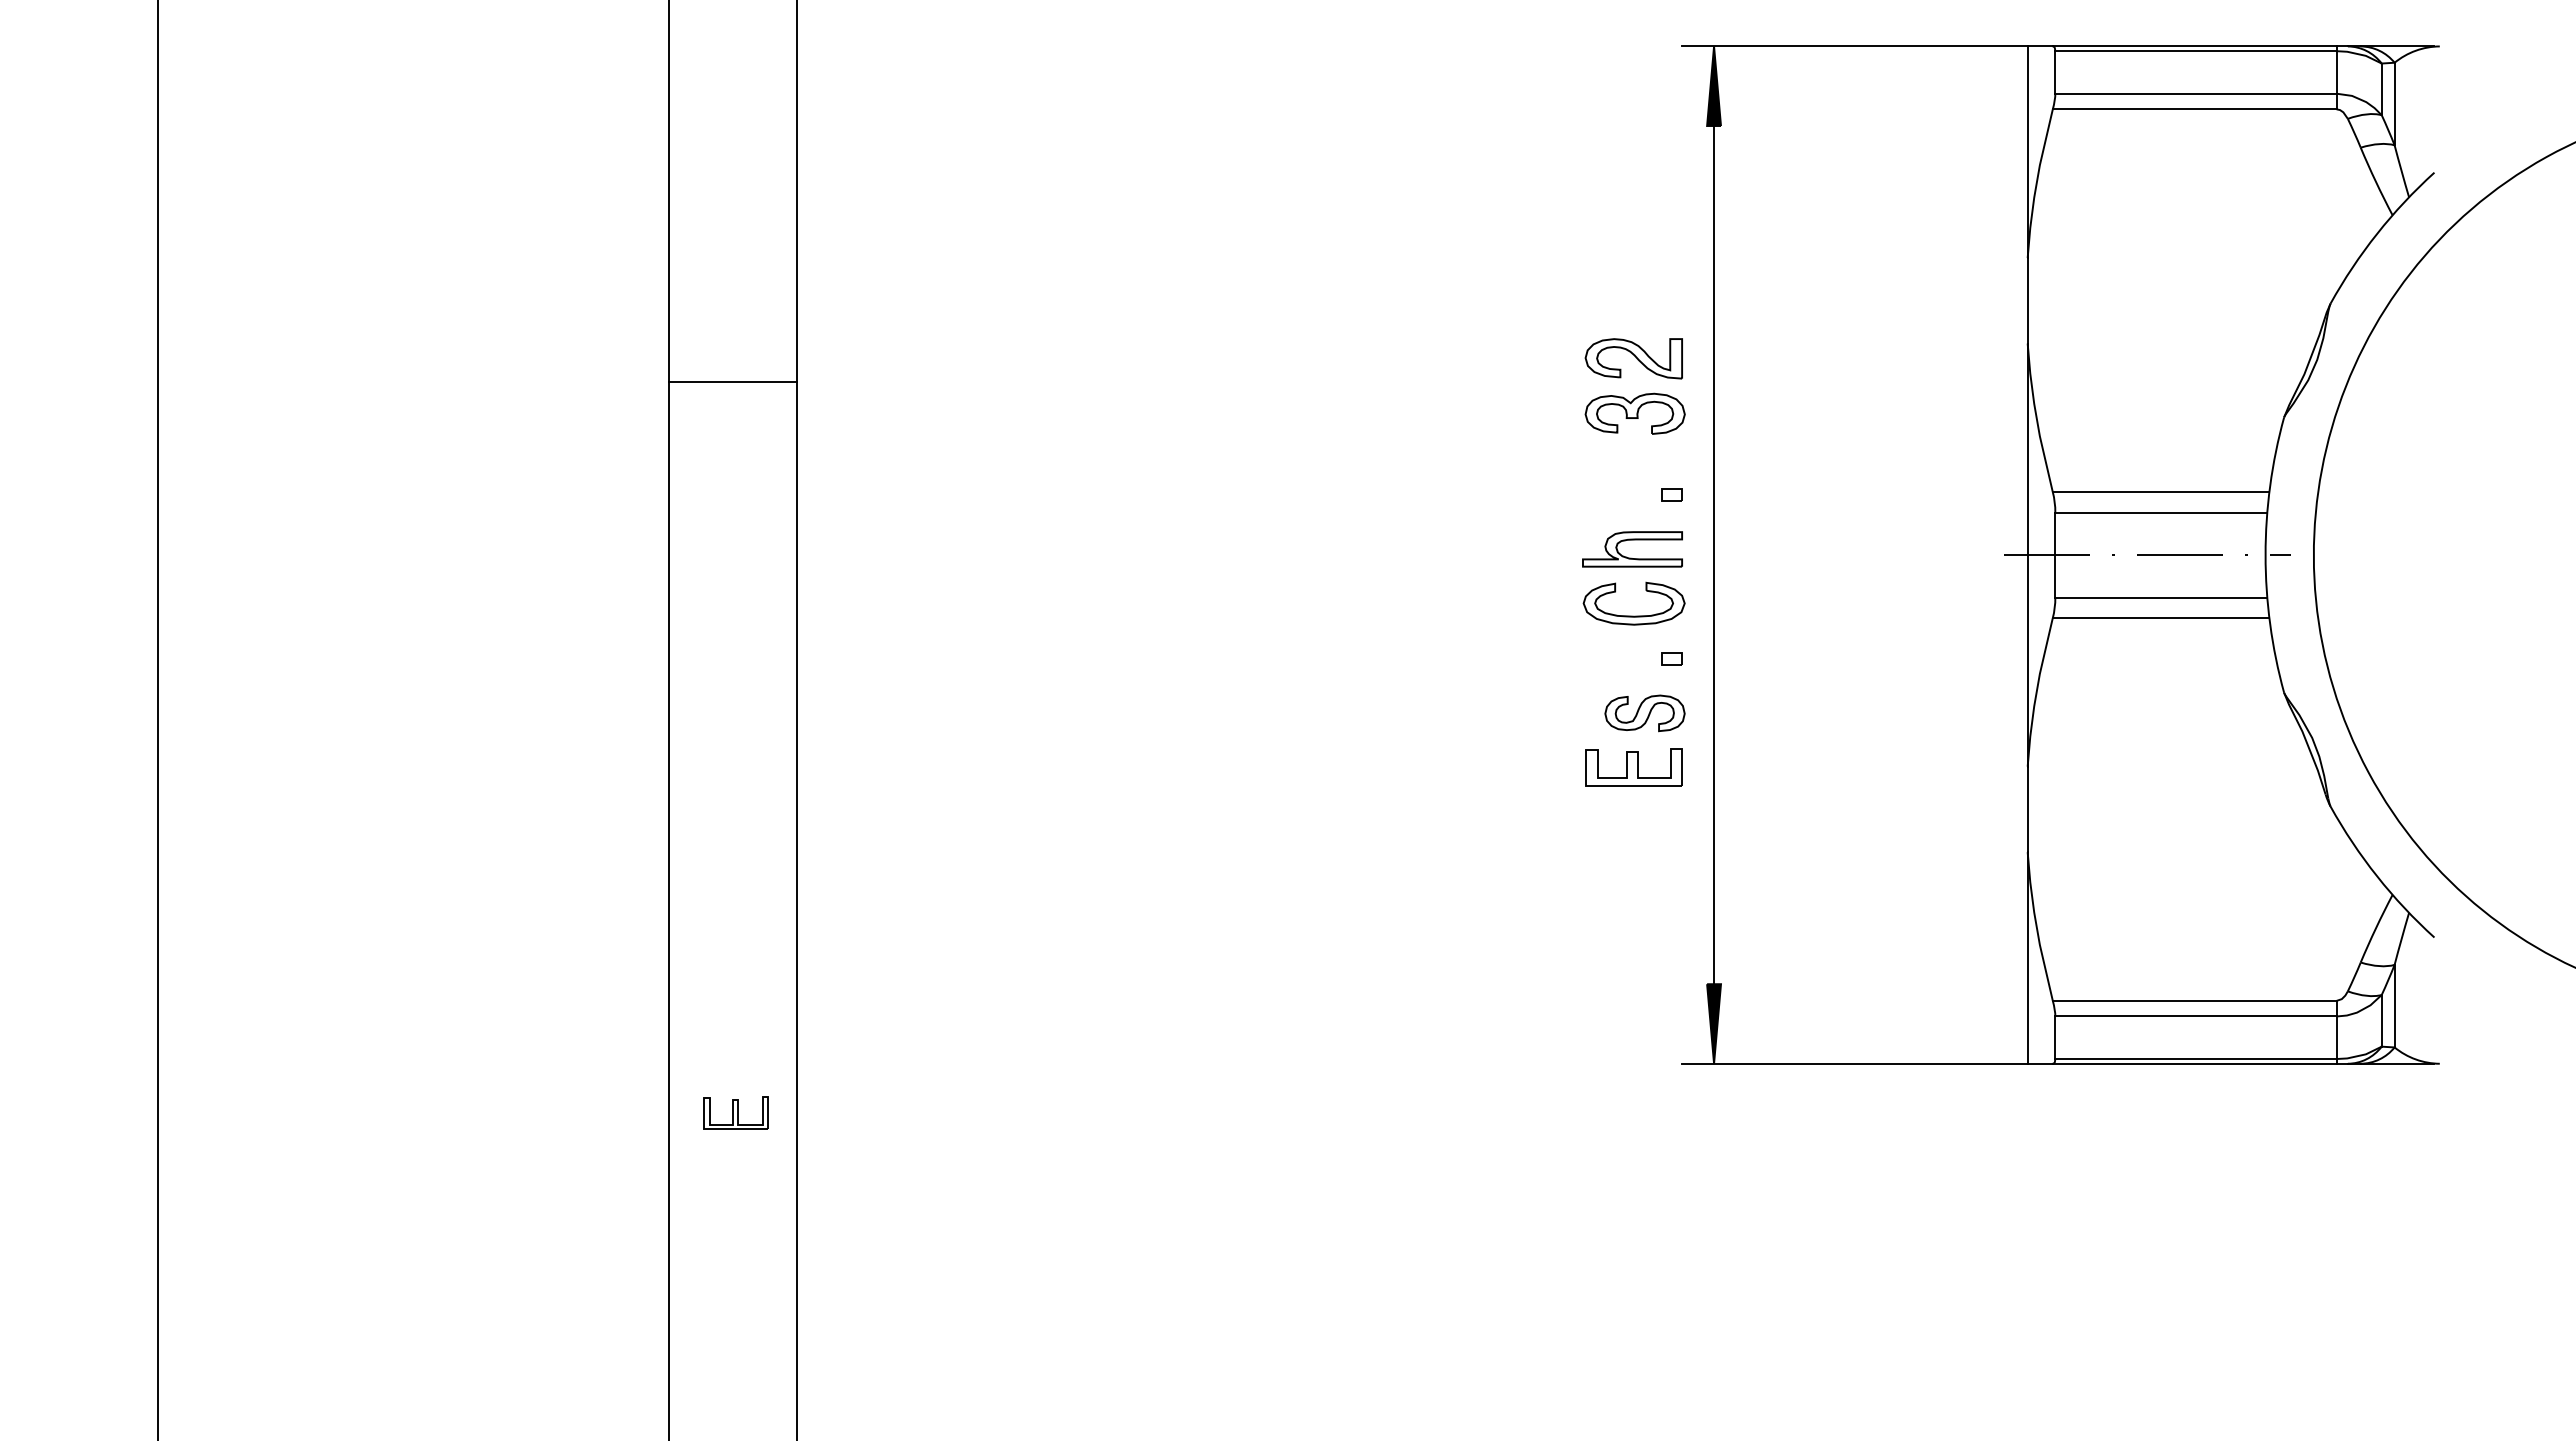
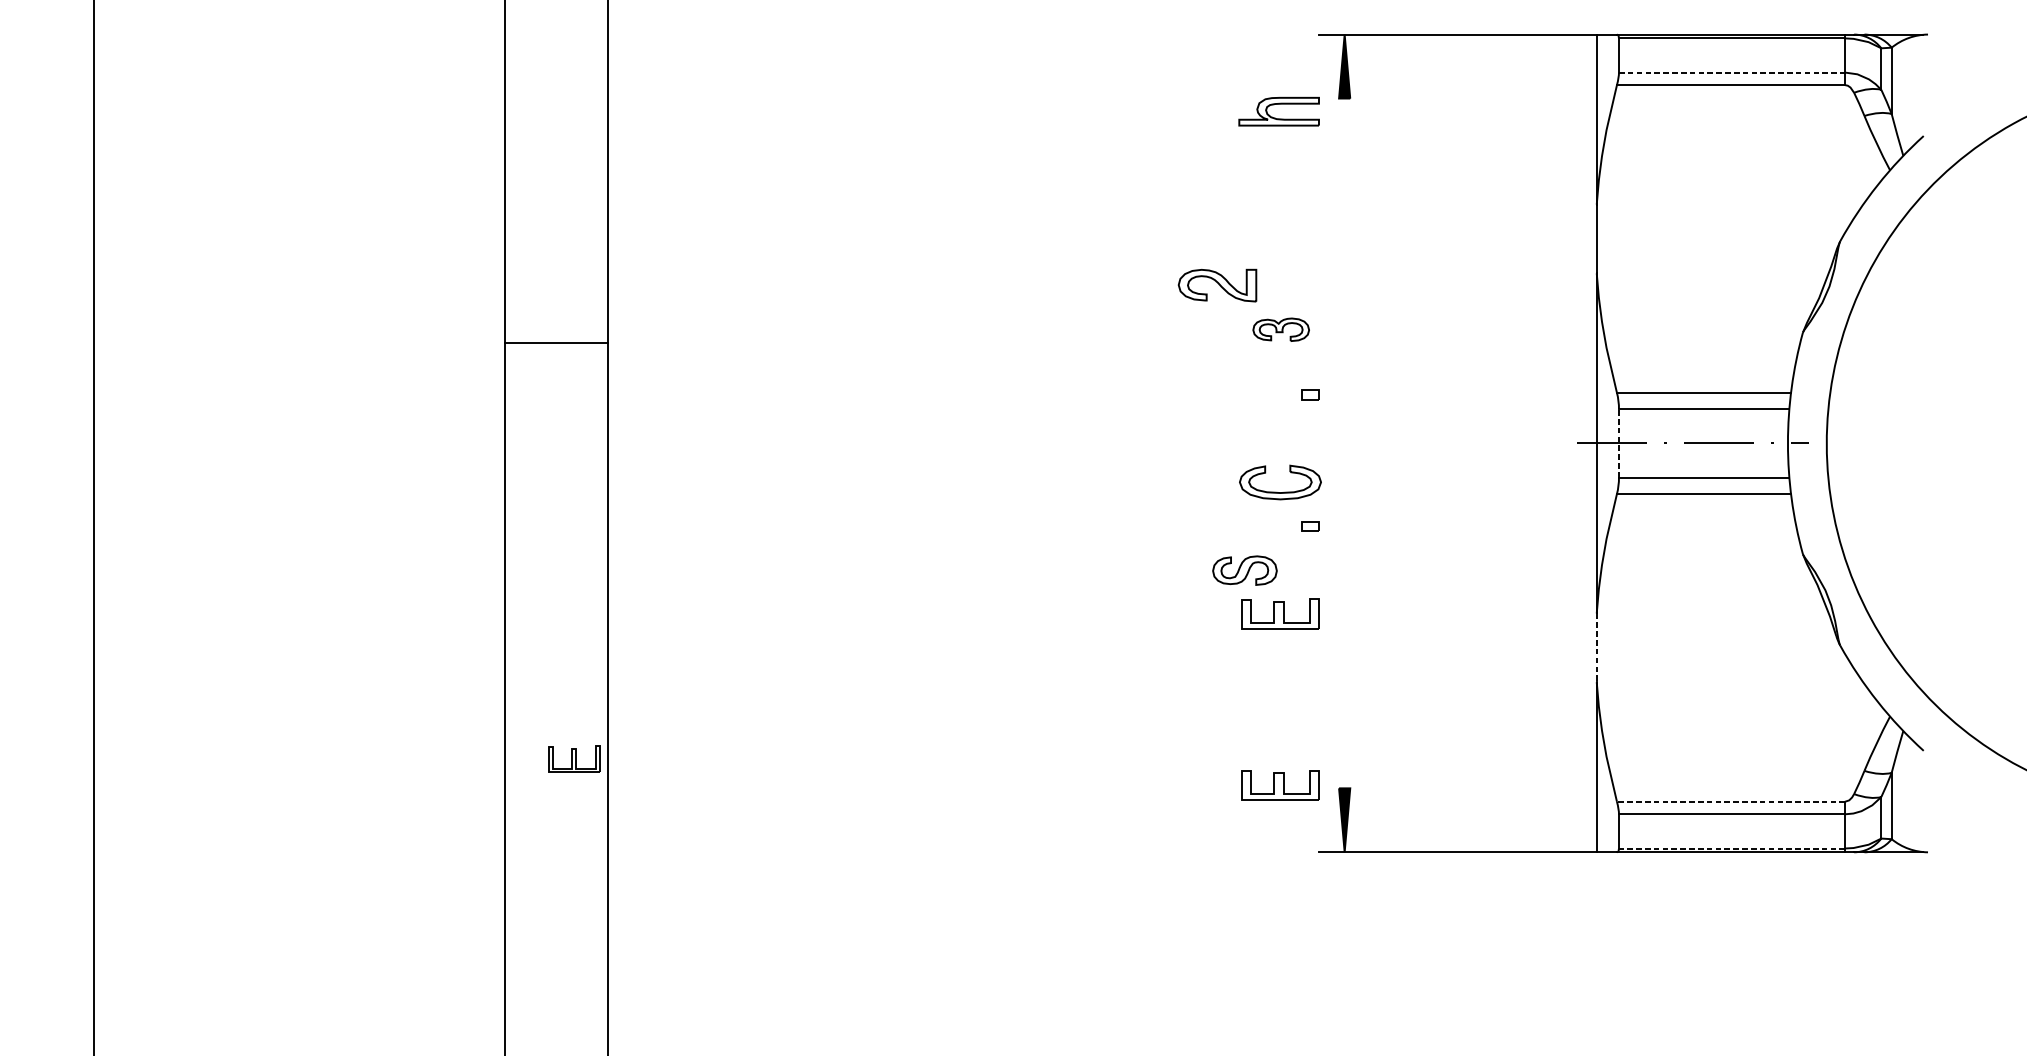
line: (2195, 93) -> (1731, 72), solid -> dashed
part: (1633, 358) -> (1217, 285), moved
line: (733, 382) -> (556, 343), moved
part: (1634, 413) -> (1280, 329), size x0.7
line: (1714, 555) -> (1345, 443), removed
line: (2055, 555) -> (1619, 443), solid -> dashed
part: (1631, 557) -> (1278, 118), moved
part: (1644, 713) -> (1244, 570), moved
line: (2027, 809) -> (1596, 647), solid -> dashed
part: (1633, 980) -> (1279, 785), added
line: (2194, 1000) -> (1730, 801), solid -> dashed
line: (2195, 1059) -> (1731, 848), solid -> dashed
part: (735, 1112) -> (574, 758), moved

